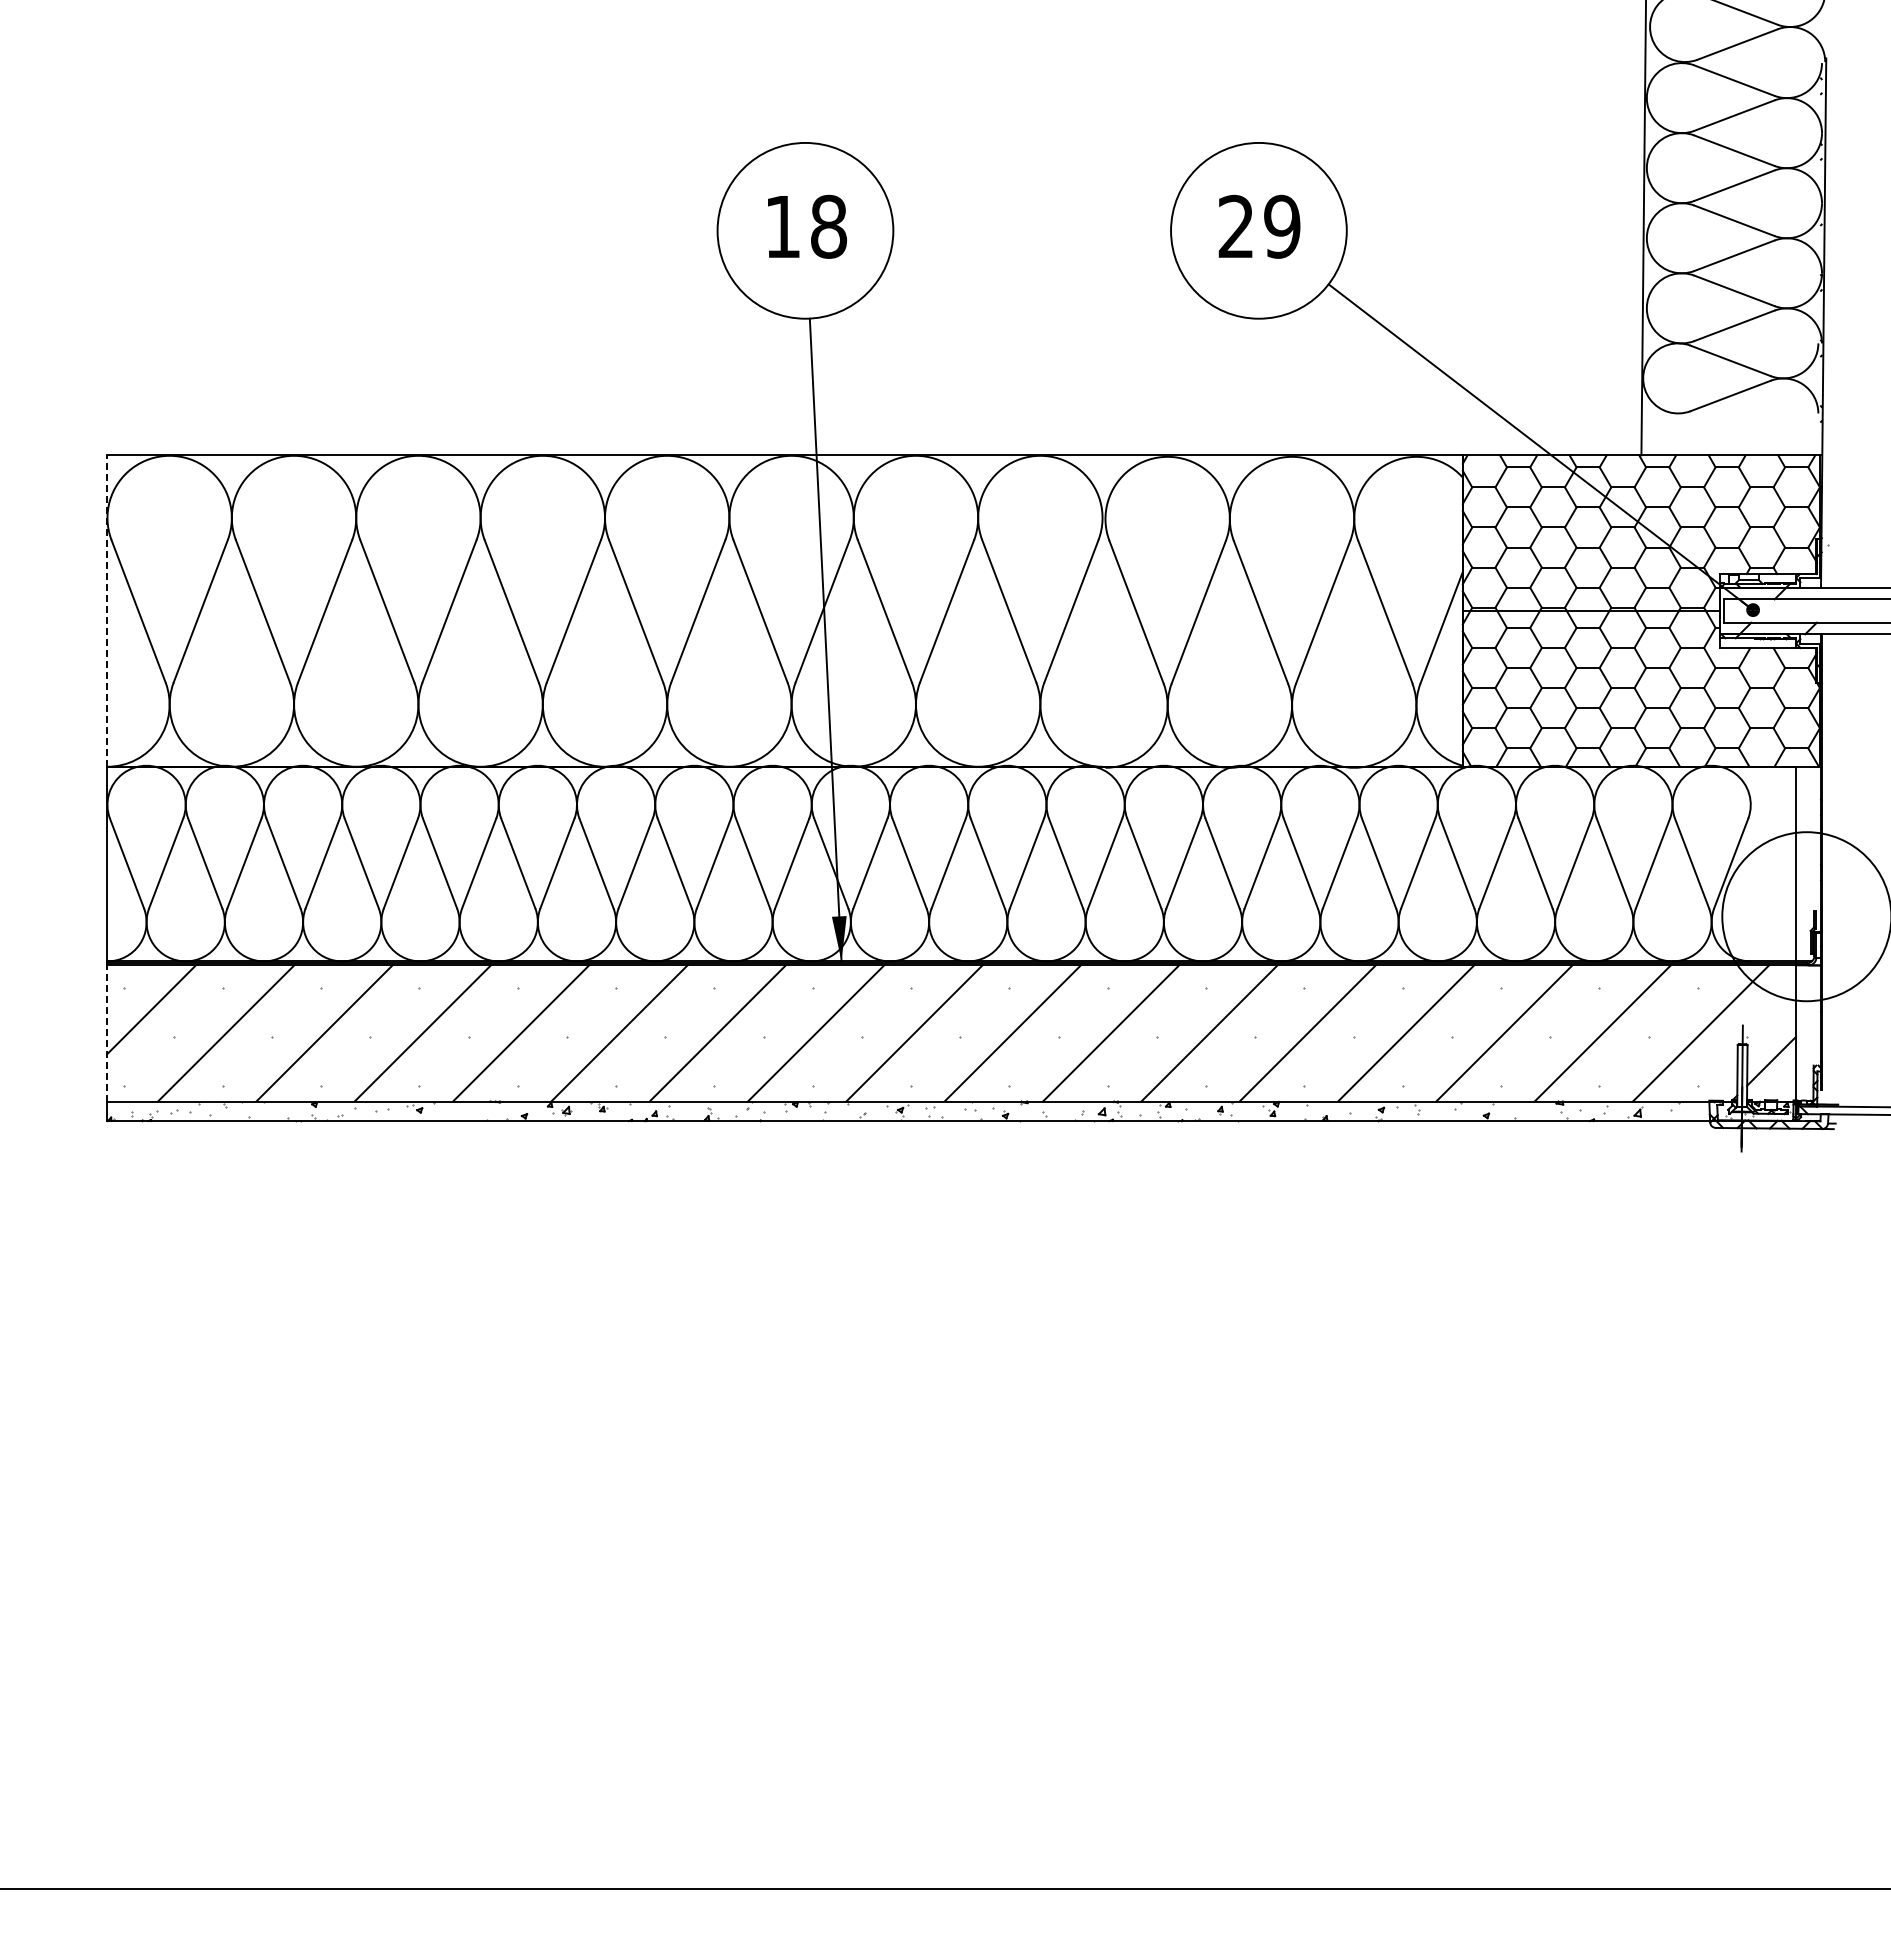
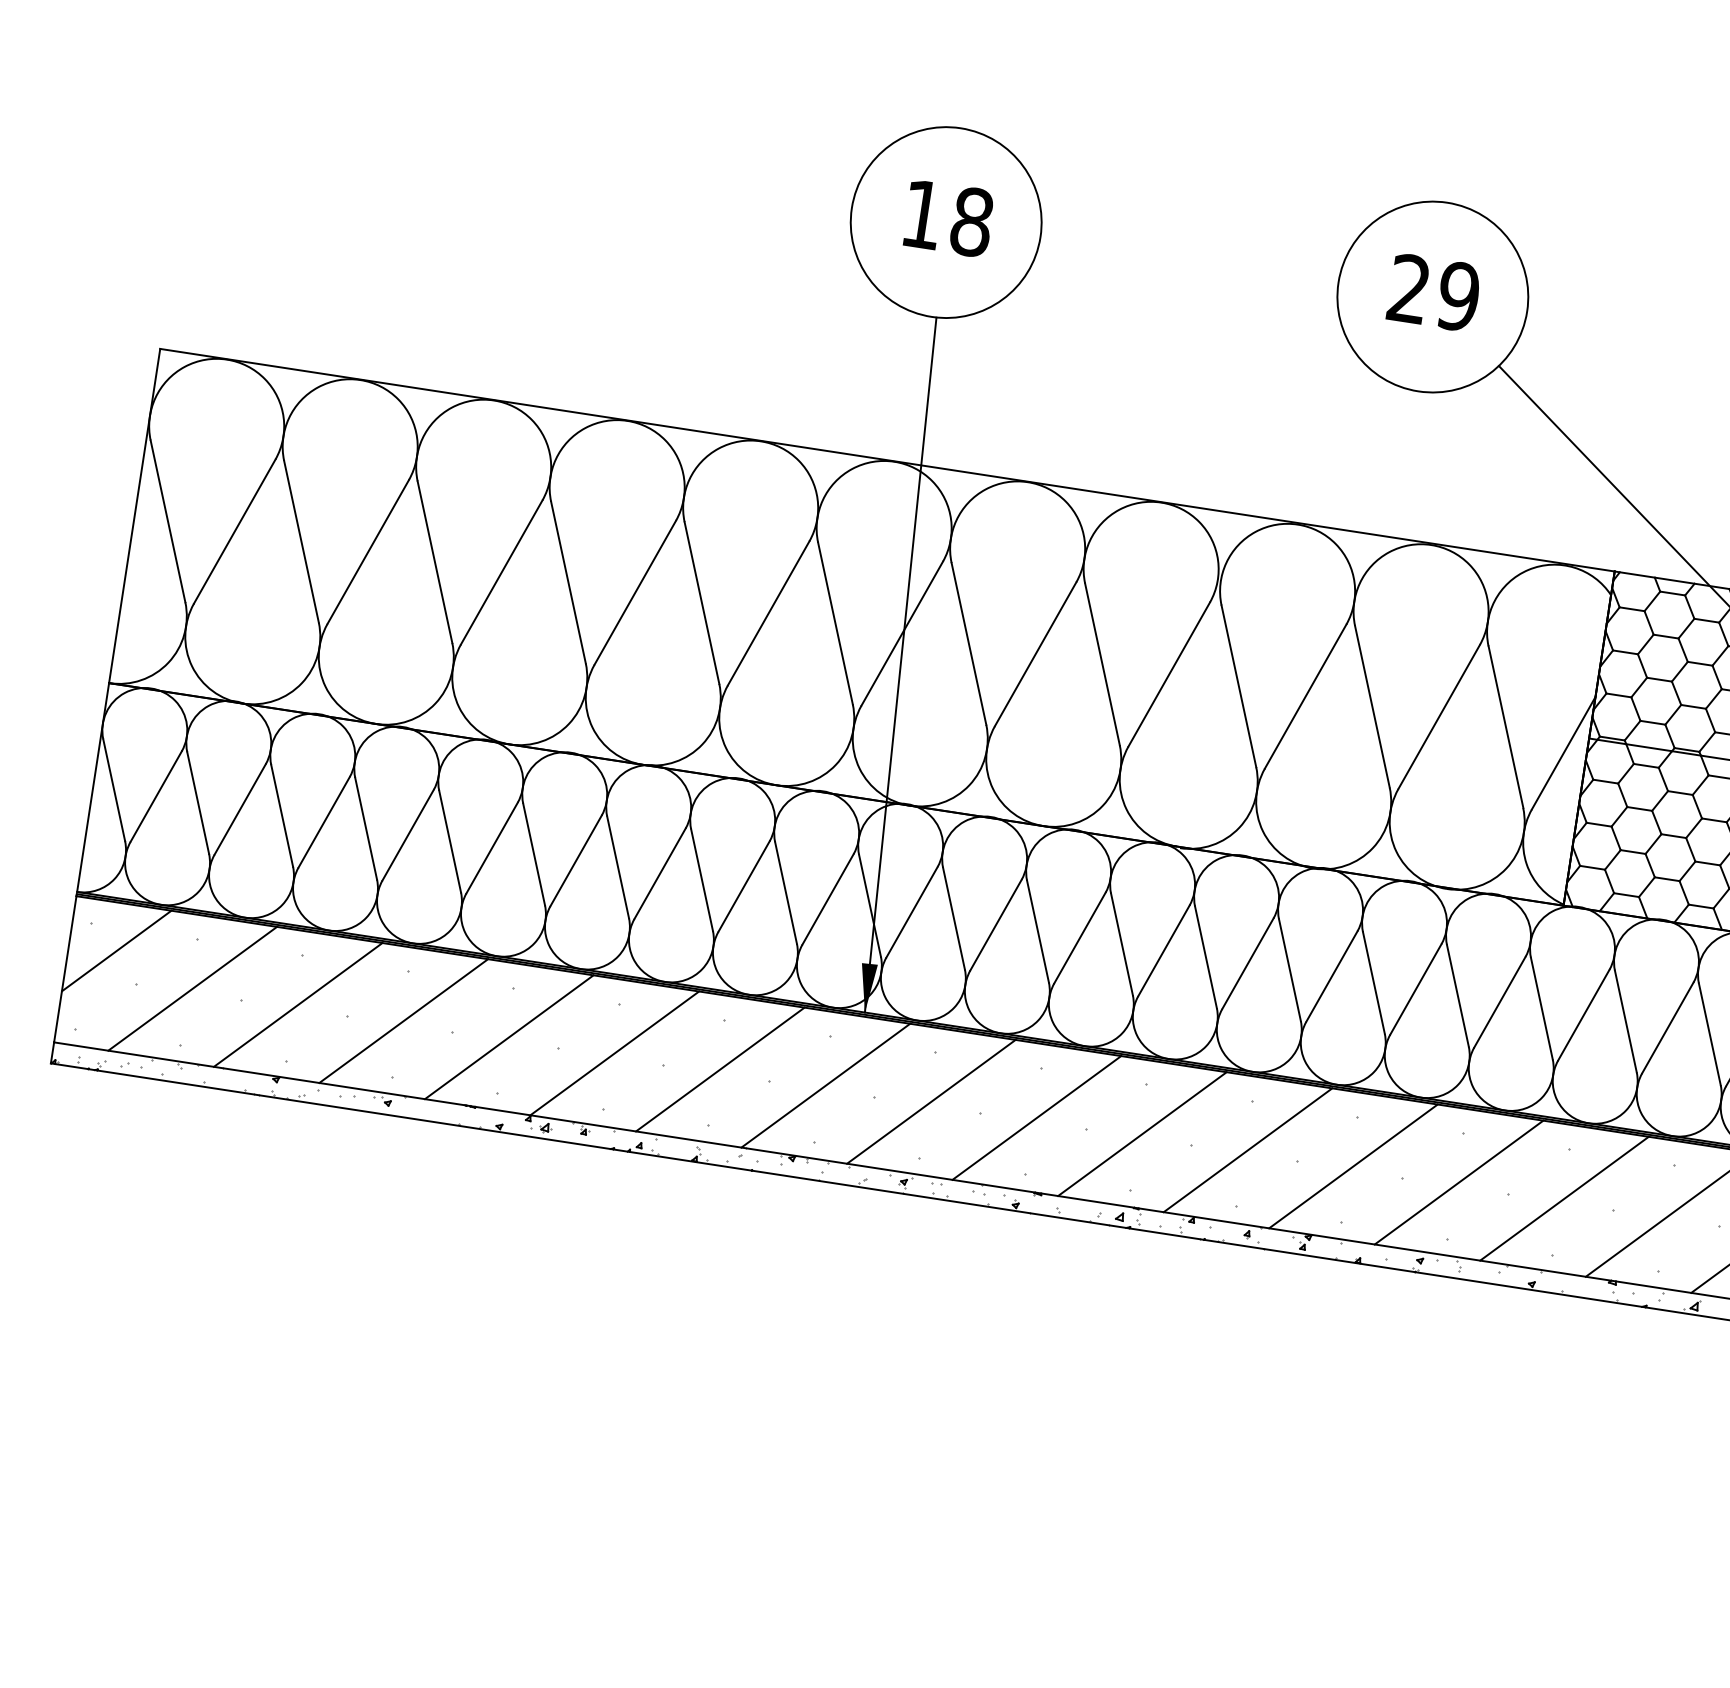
line: (107, 611) -> (134, 516), dashed -> solid
line: (107, 1032) -> (65, 968), dashed -> solid

